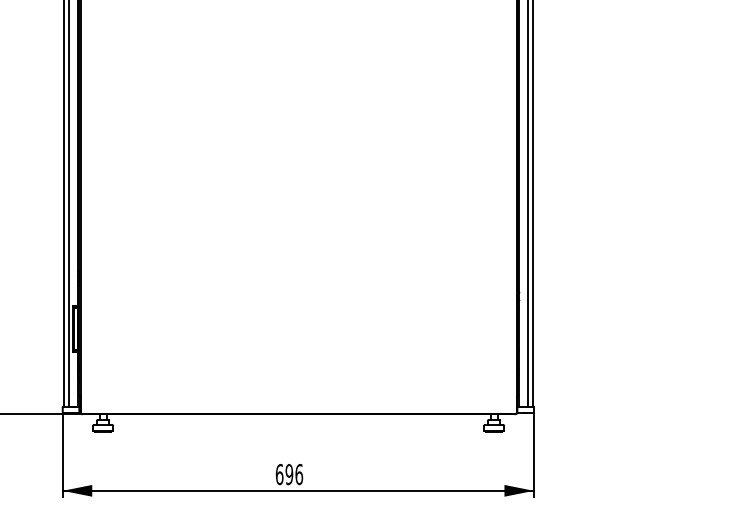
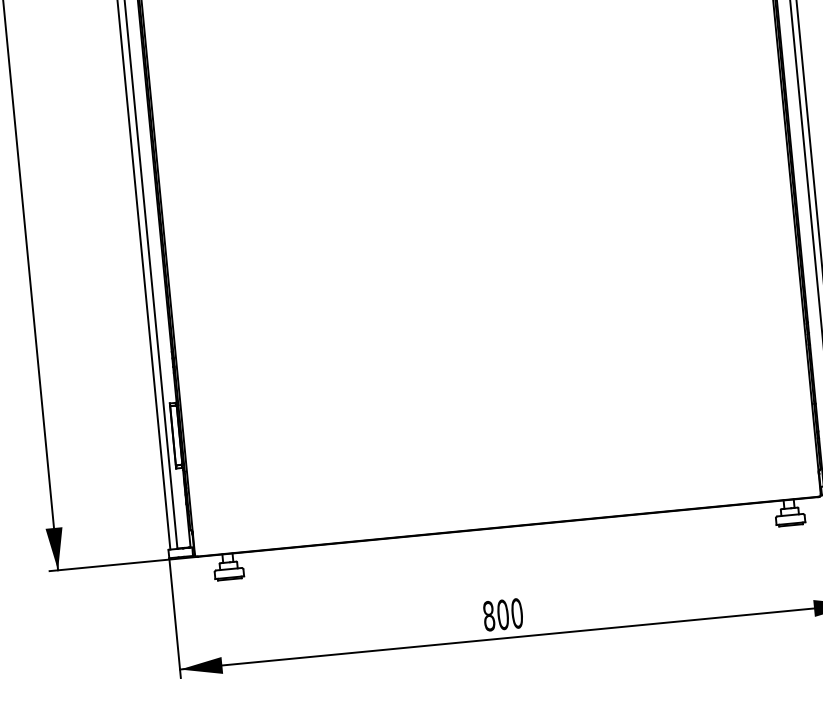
text: (289, 474) -> (503, 614), 696 -> 800

